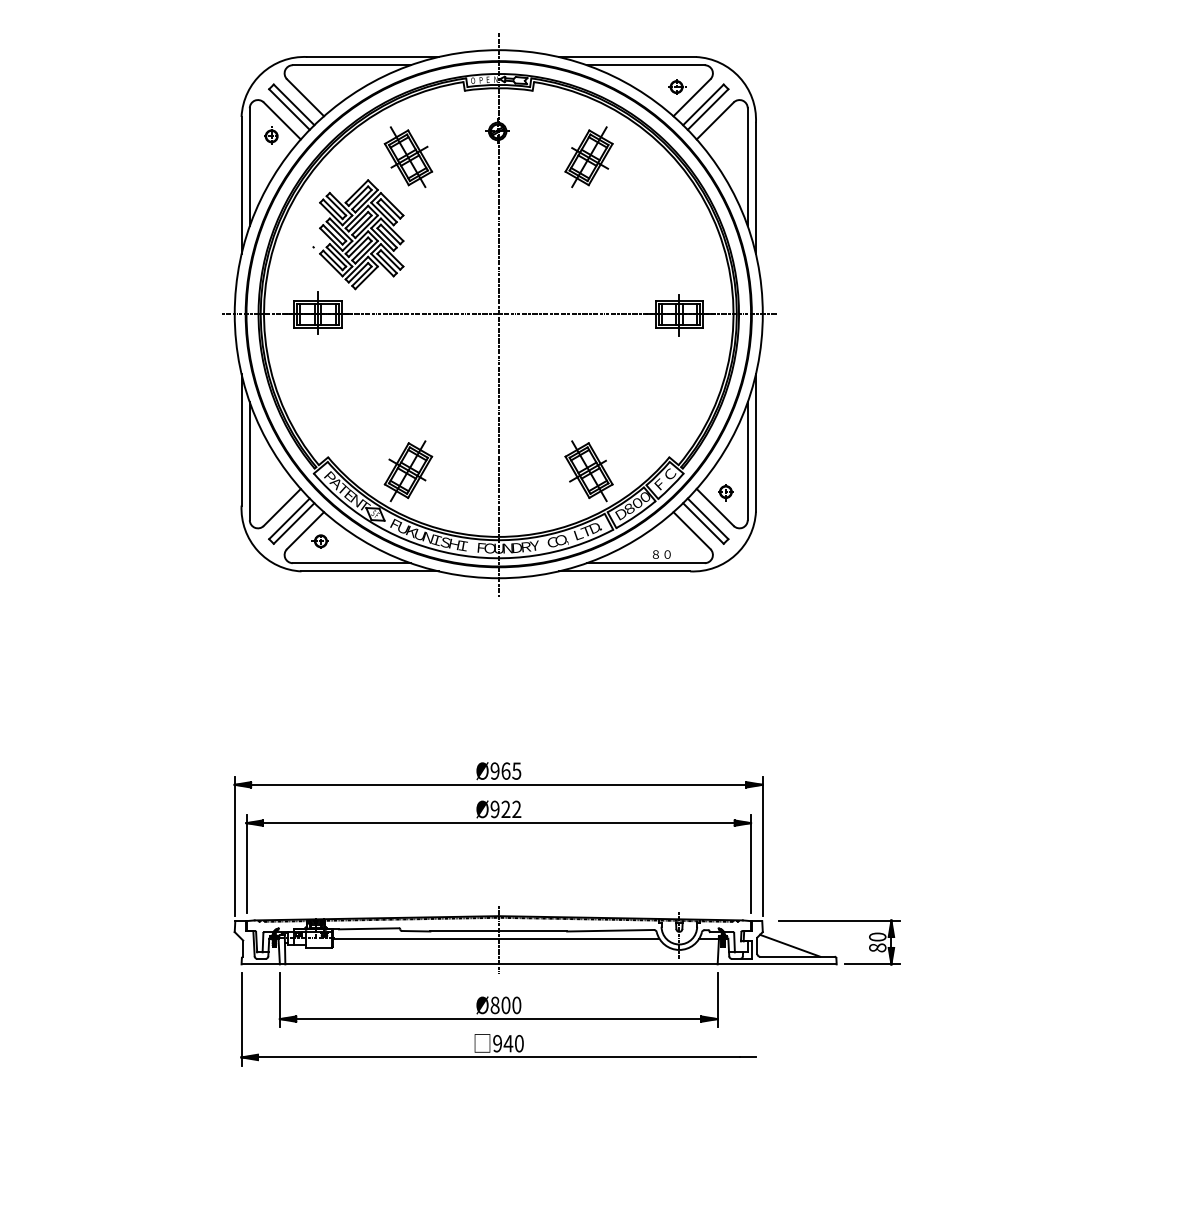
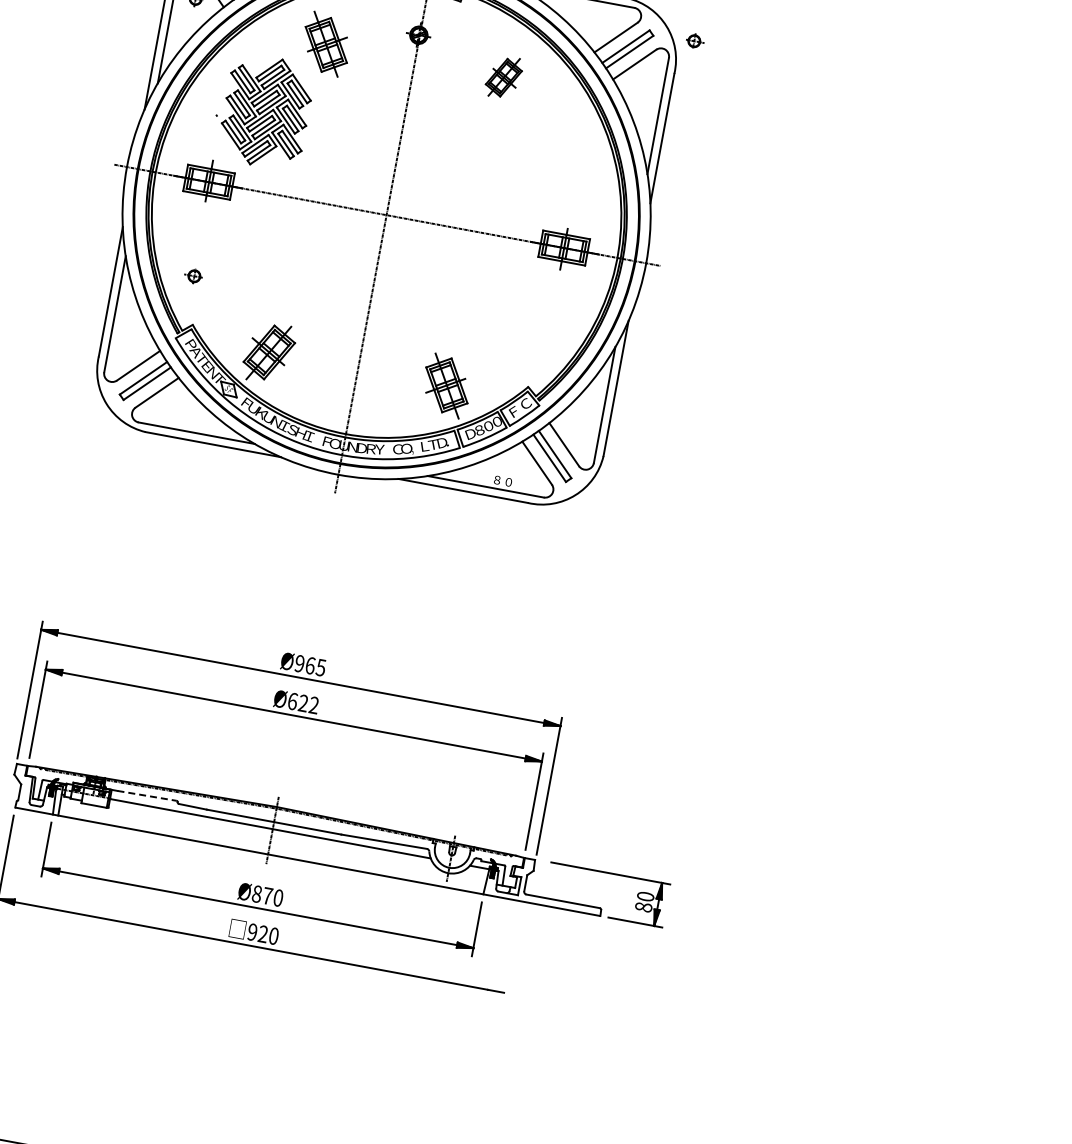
part: (677, 86) -> (695, 40), moved
part: (588, 157) -> (503, 77), size x0.7
part: (725, 492) -> (577, 431), removed
part: (319, 541) -> (192, 276), moved
text: (494, 809) -> (292, 701), Ø922 -> Ø622
line: (369, 928) -> (147, 795), solid -> dashed
line: (790, 945) -> (558, 889), removed
text: (505, 1005) -> (267, 896), Ø800 -> Ø870
text: (508, 1043) -> (263, 934), 940 -> 920

